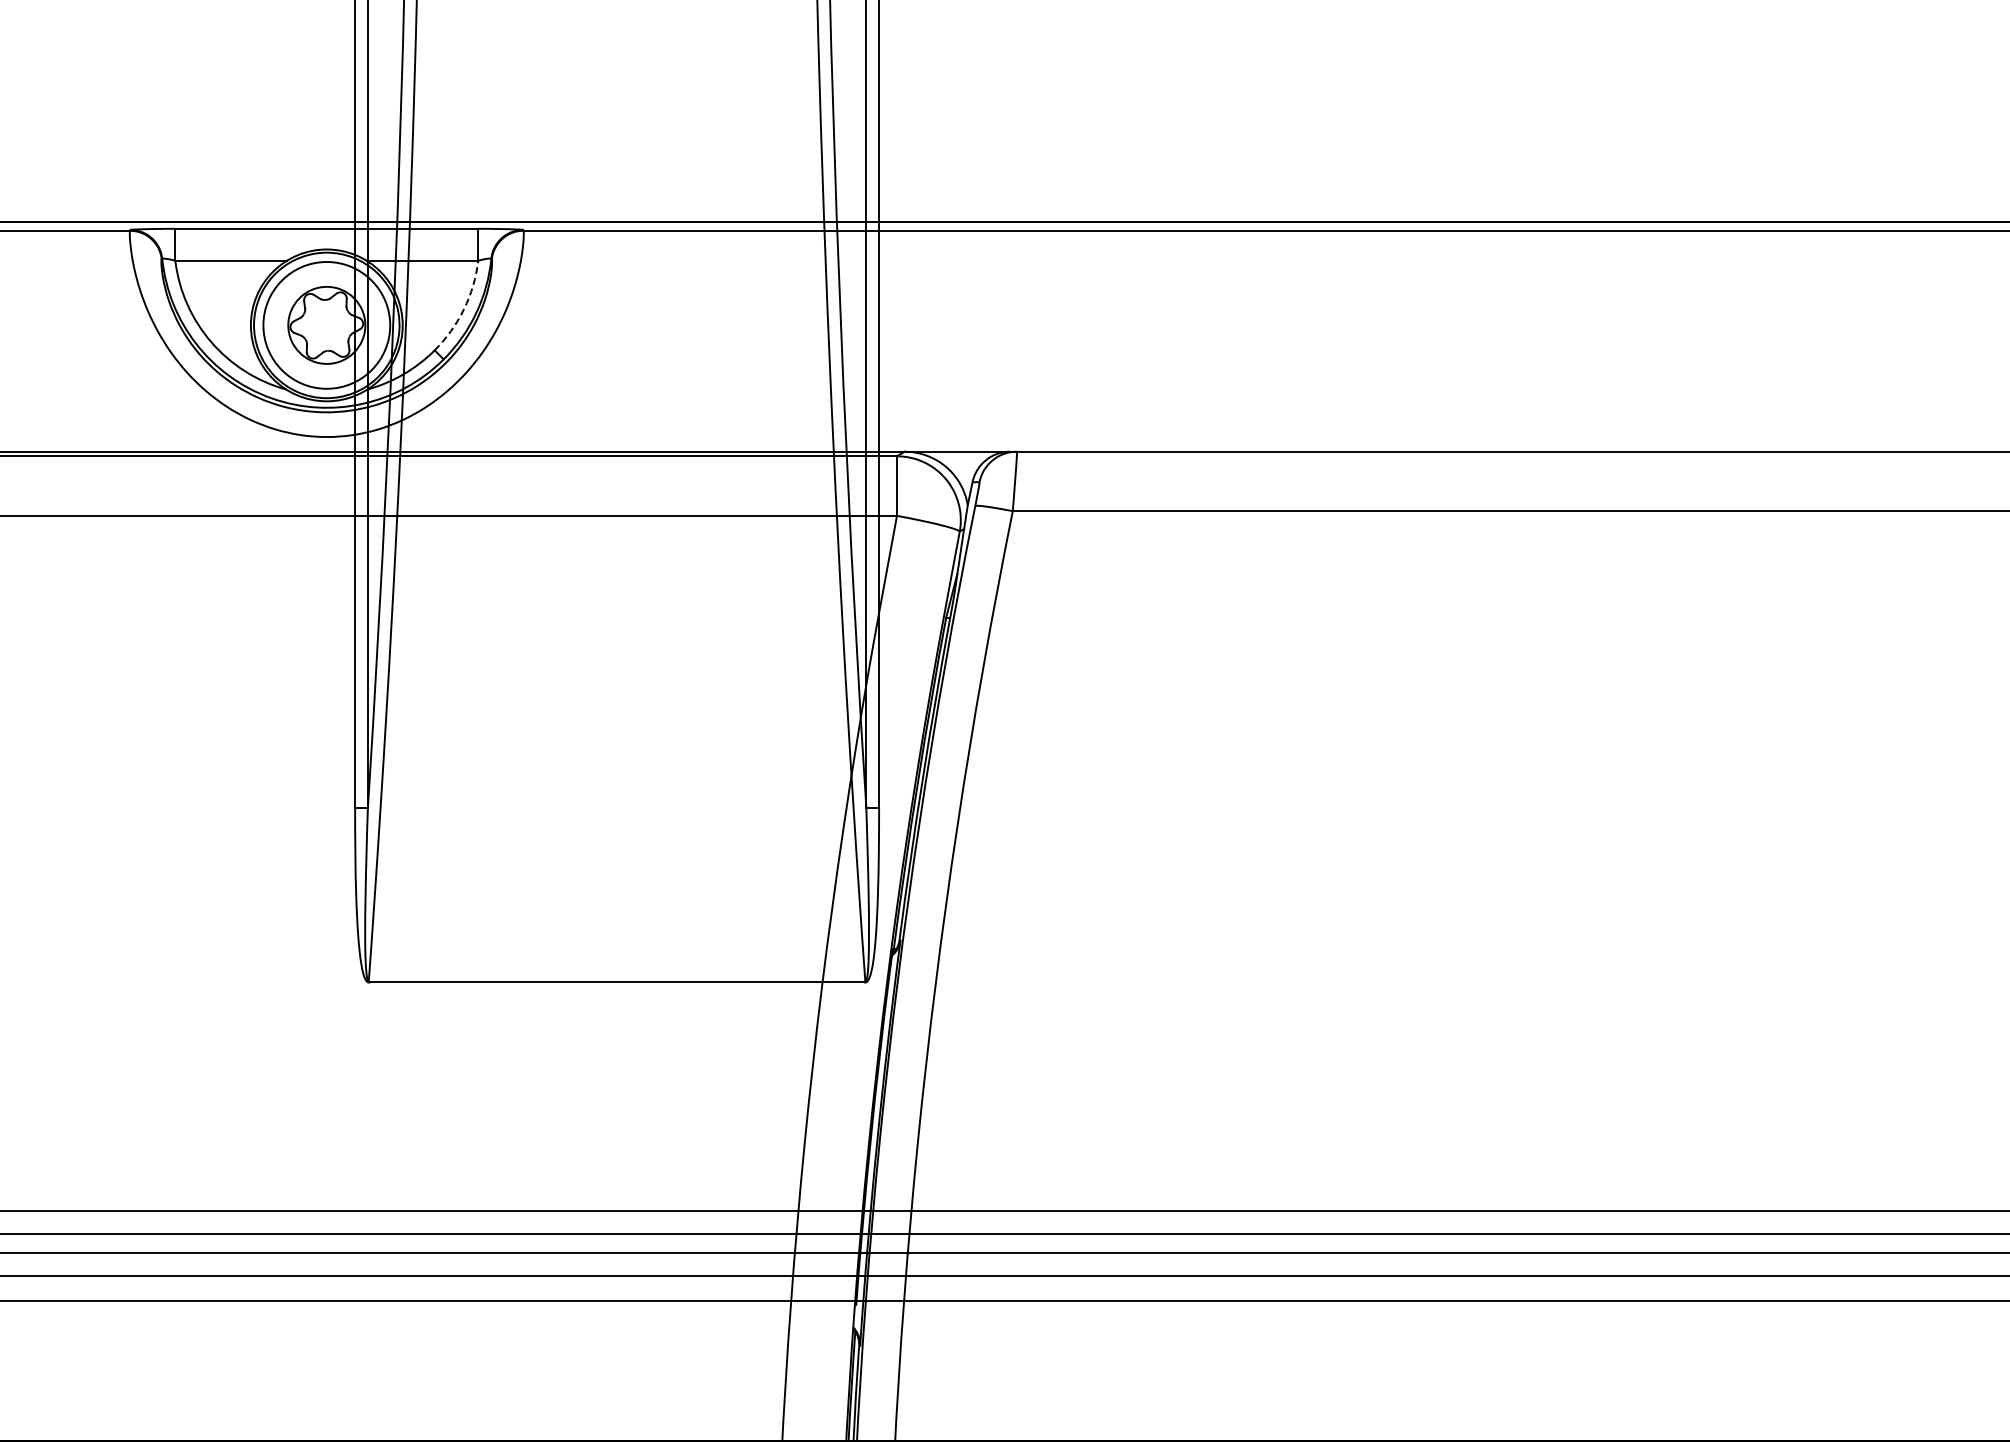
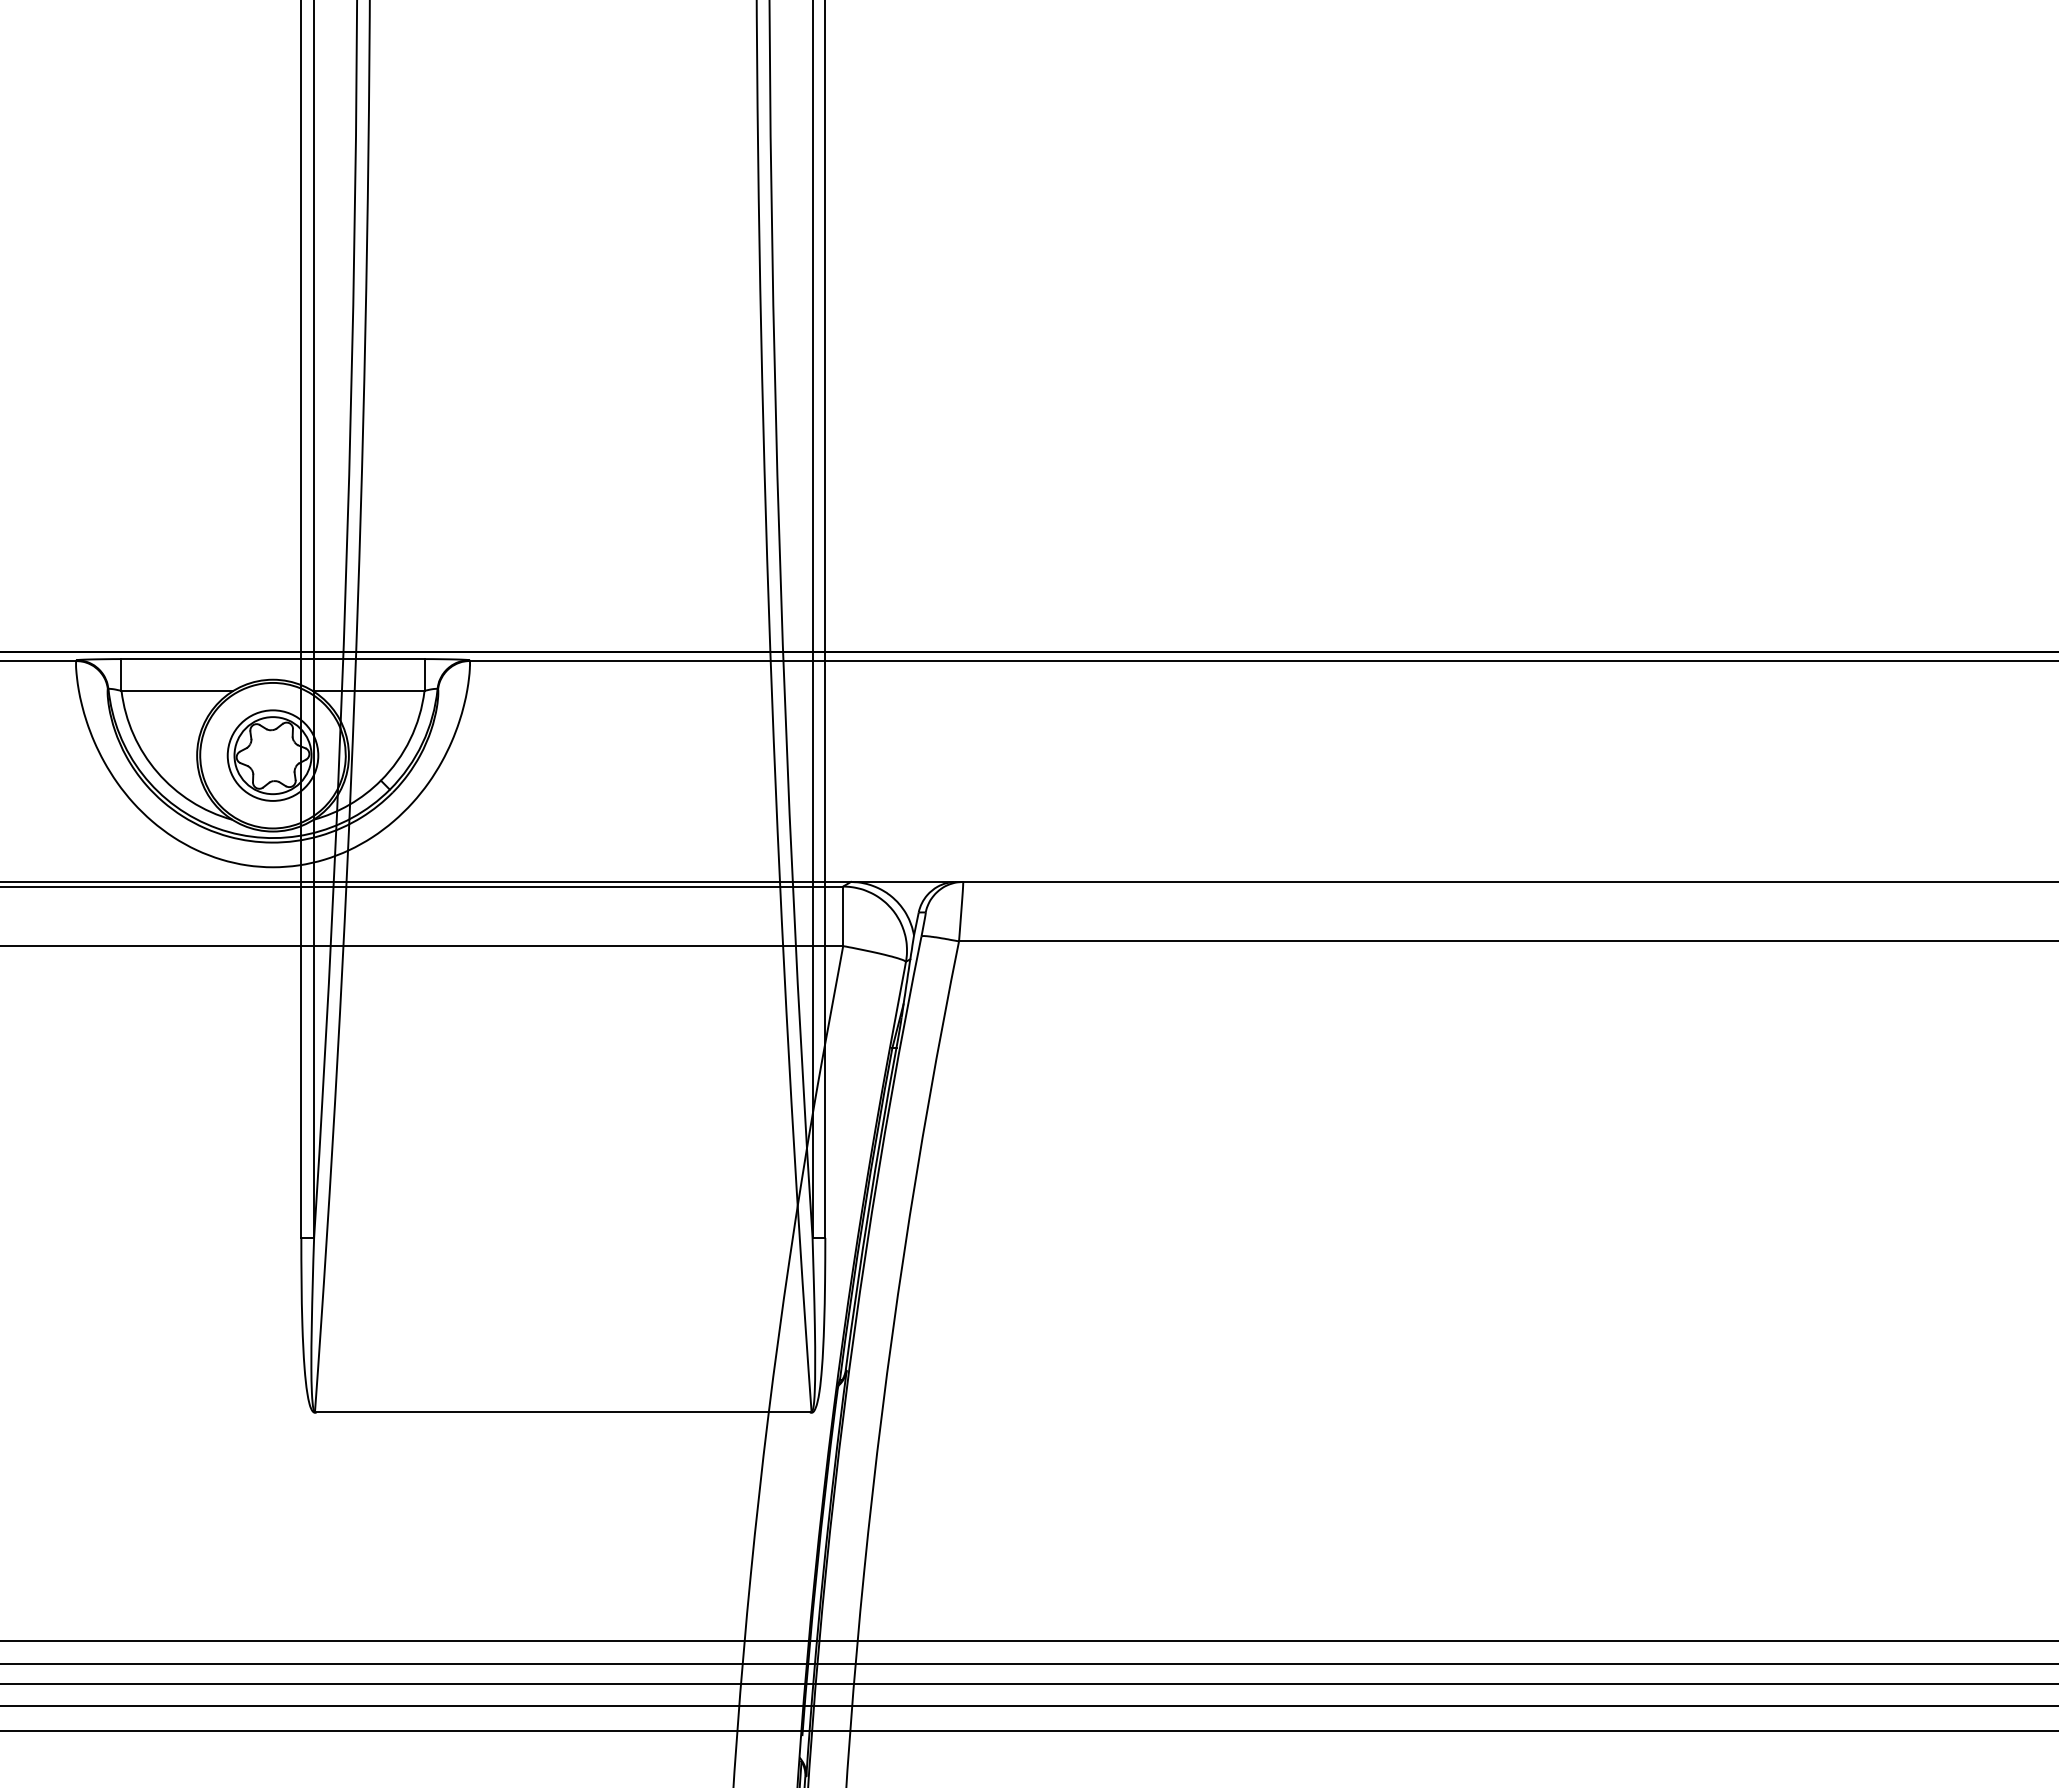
arc: (464, 309) -> (410, 739), dashed -> solid
circle: (326, 325) -> (272, 755), size x0.71

